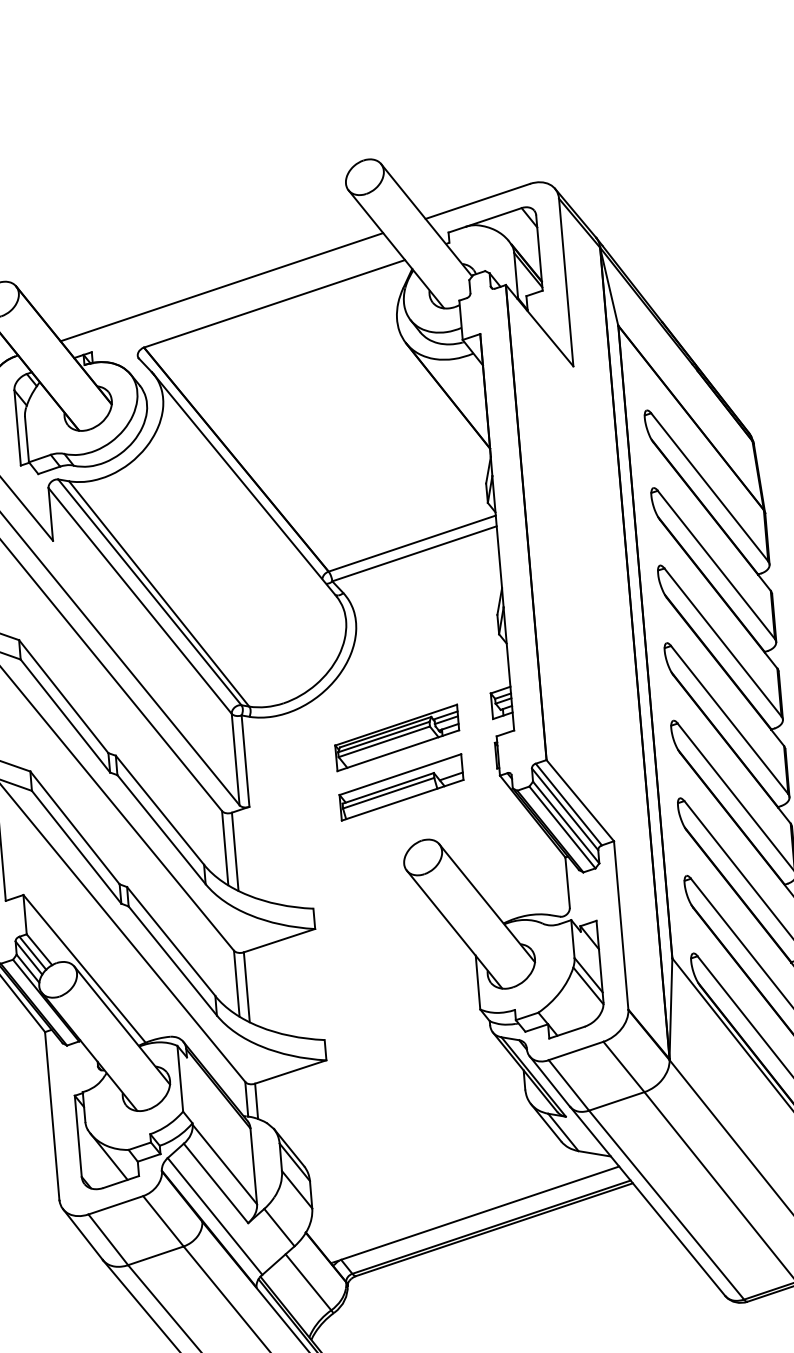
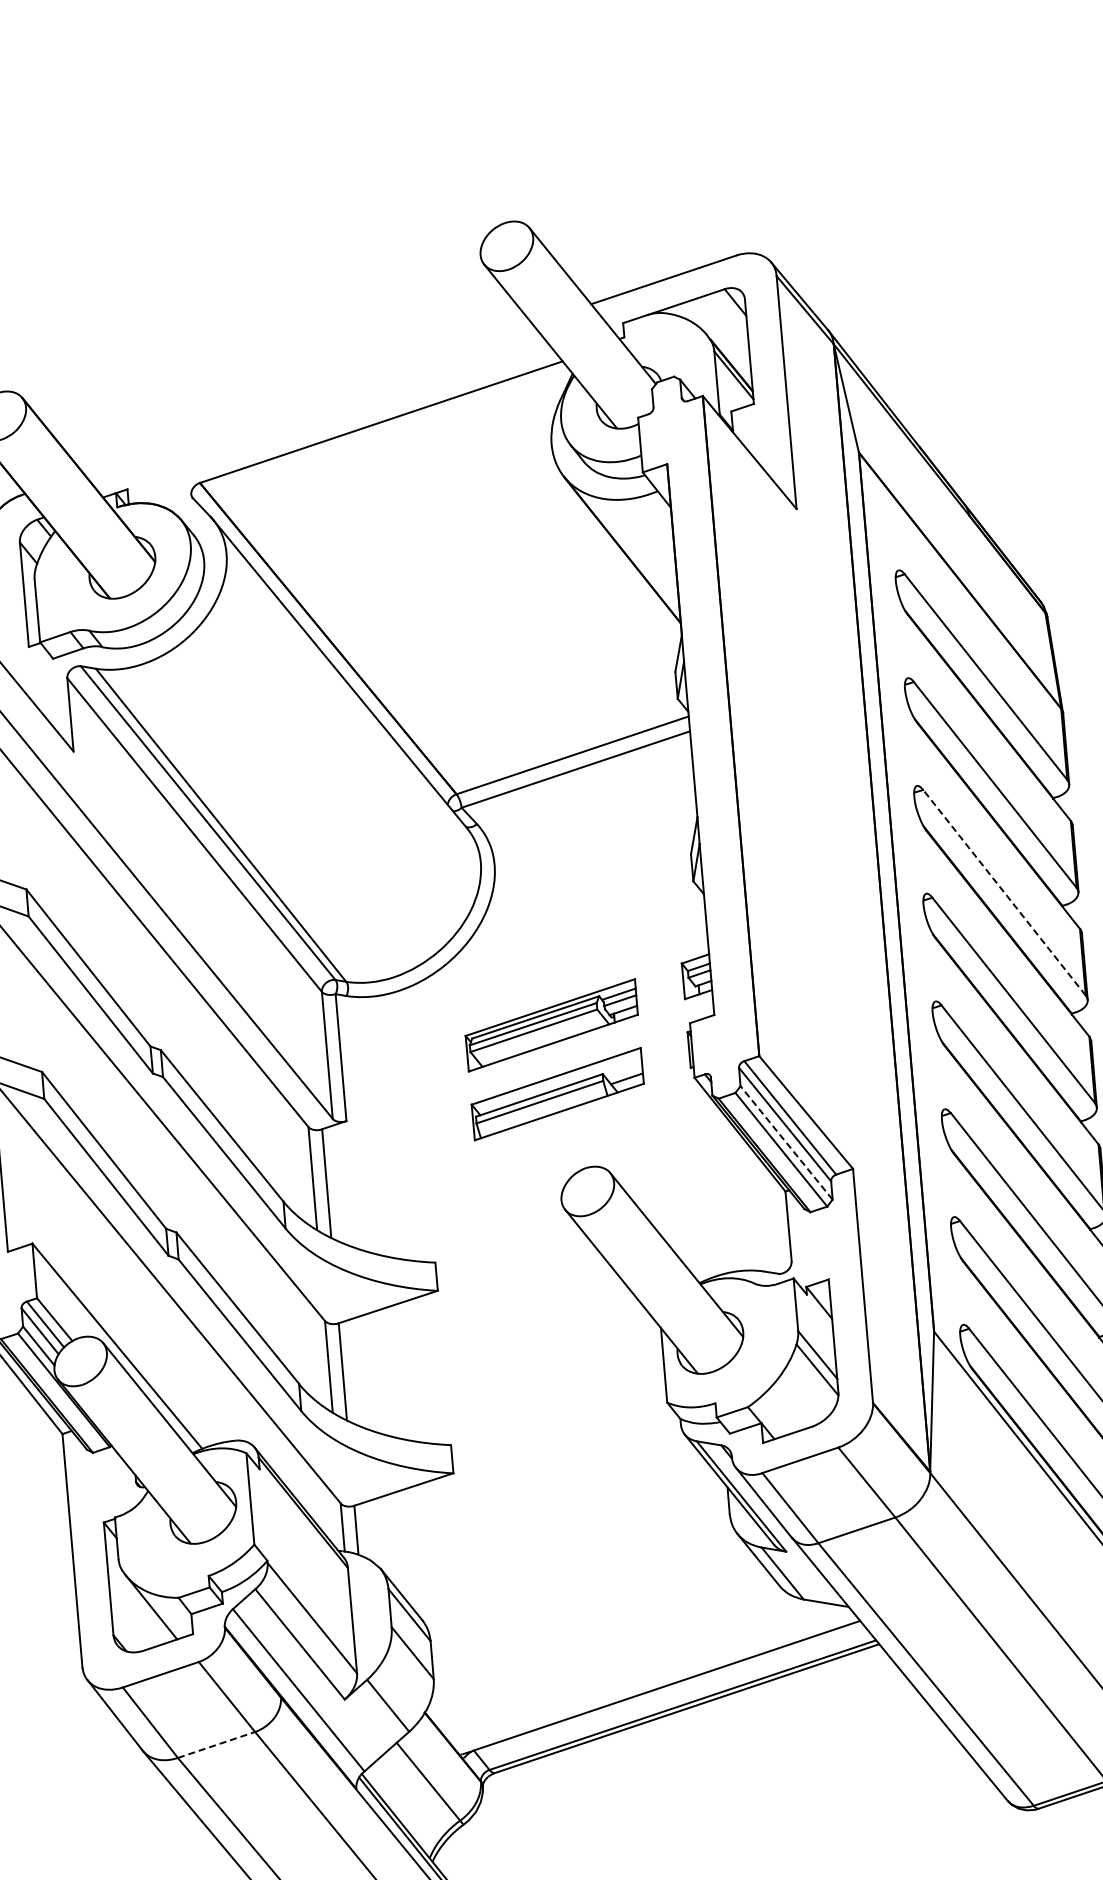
line: (222, 286) -> (308, 398), removed
line: (723, 642) -> (1004, 892), solid -> dashed
line: (566, 822) -> (786, 1142), solid -> dashed
line: (155, 1255) -> (216, 1744), solid -> dashed

